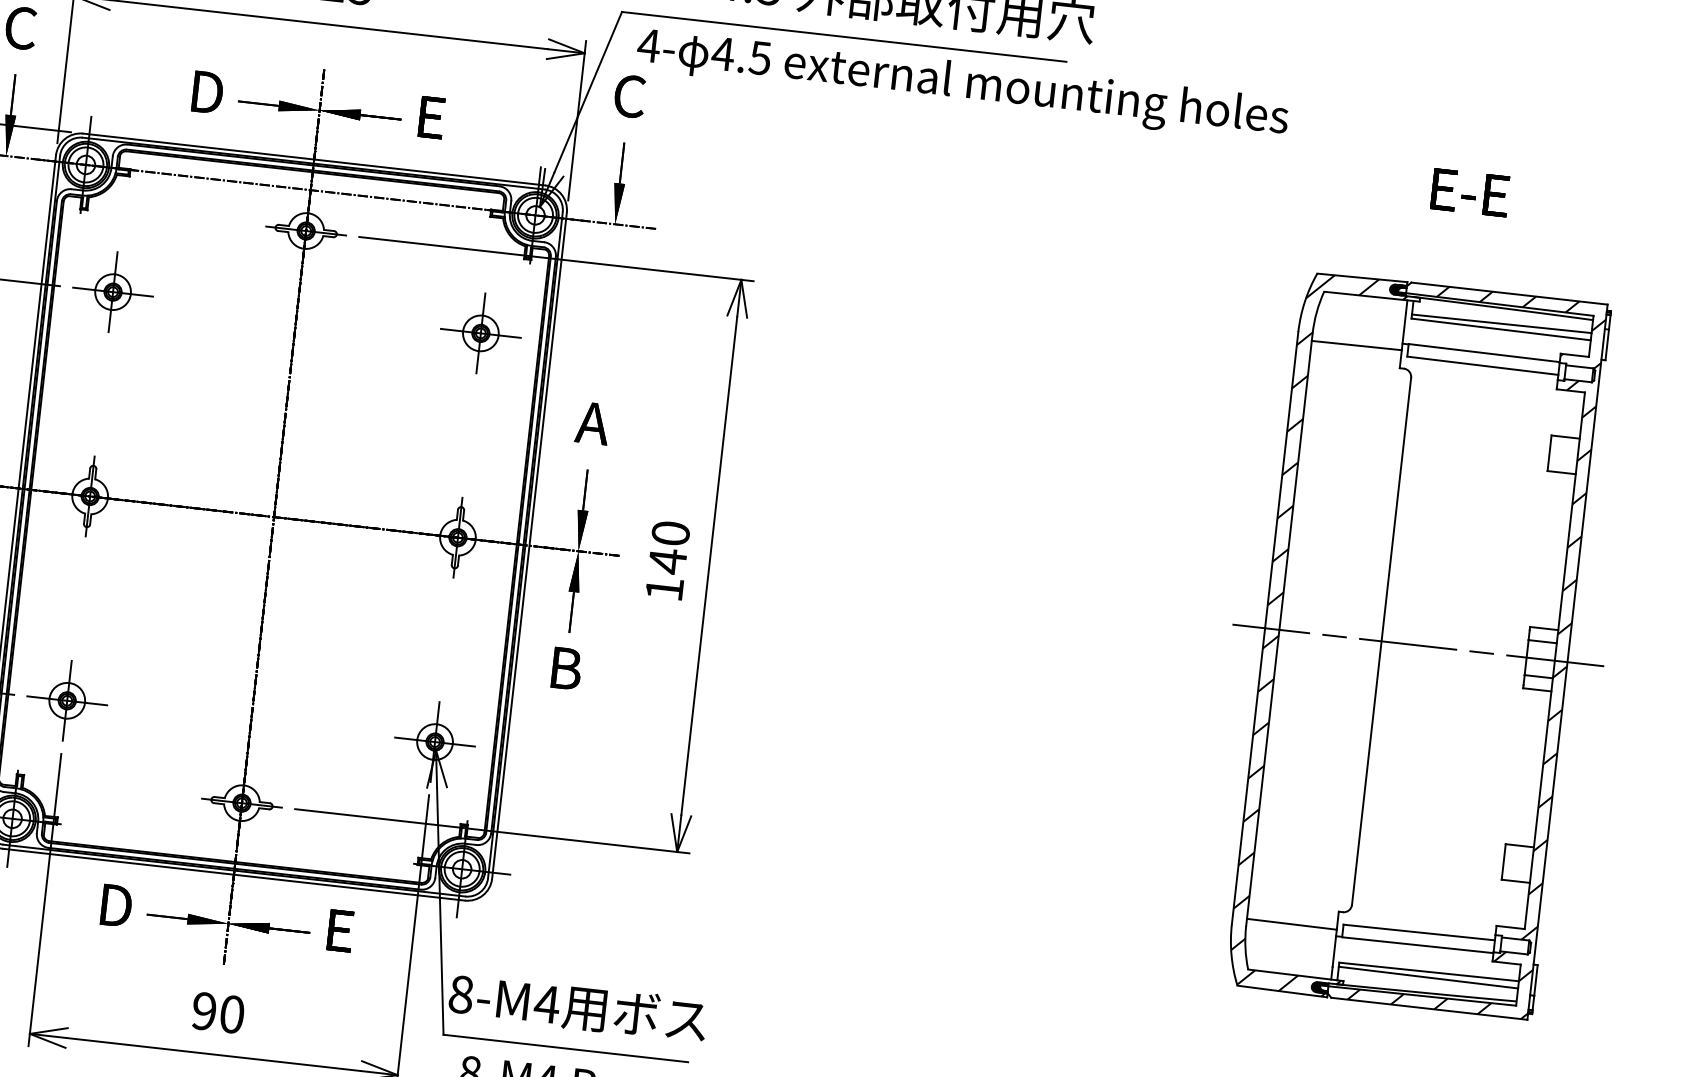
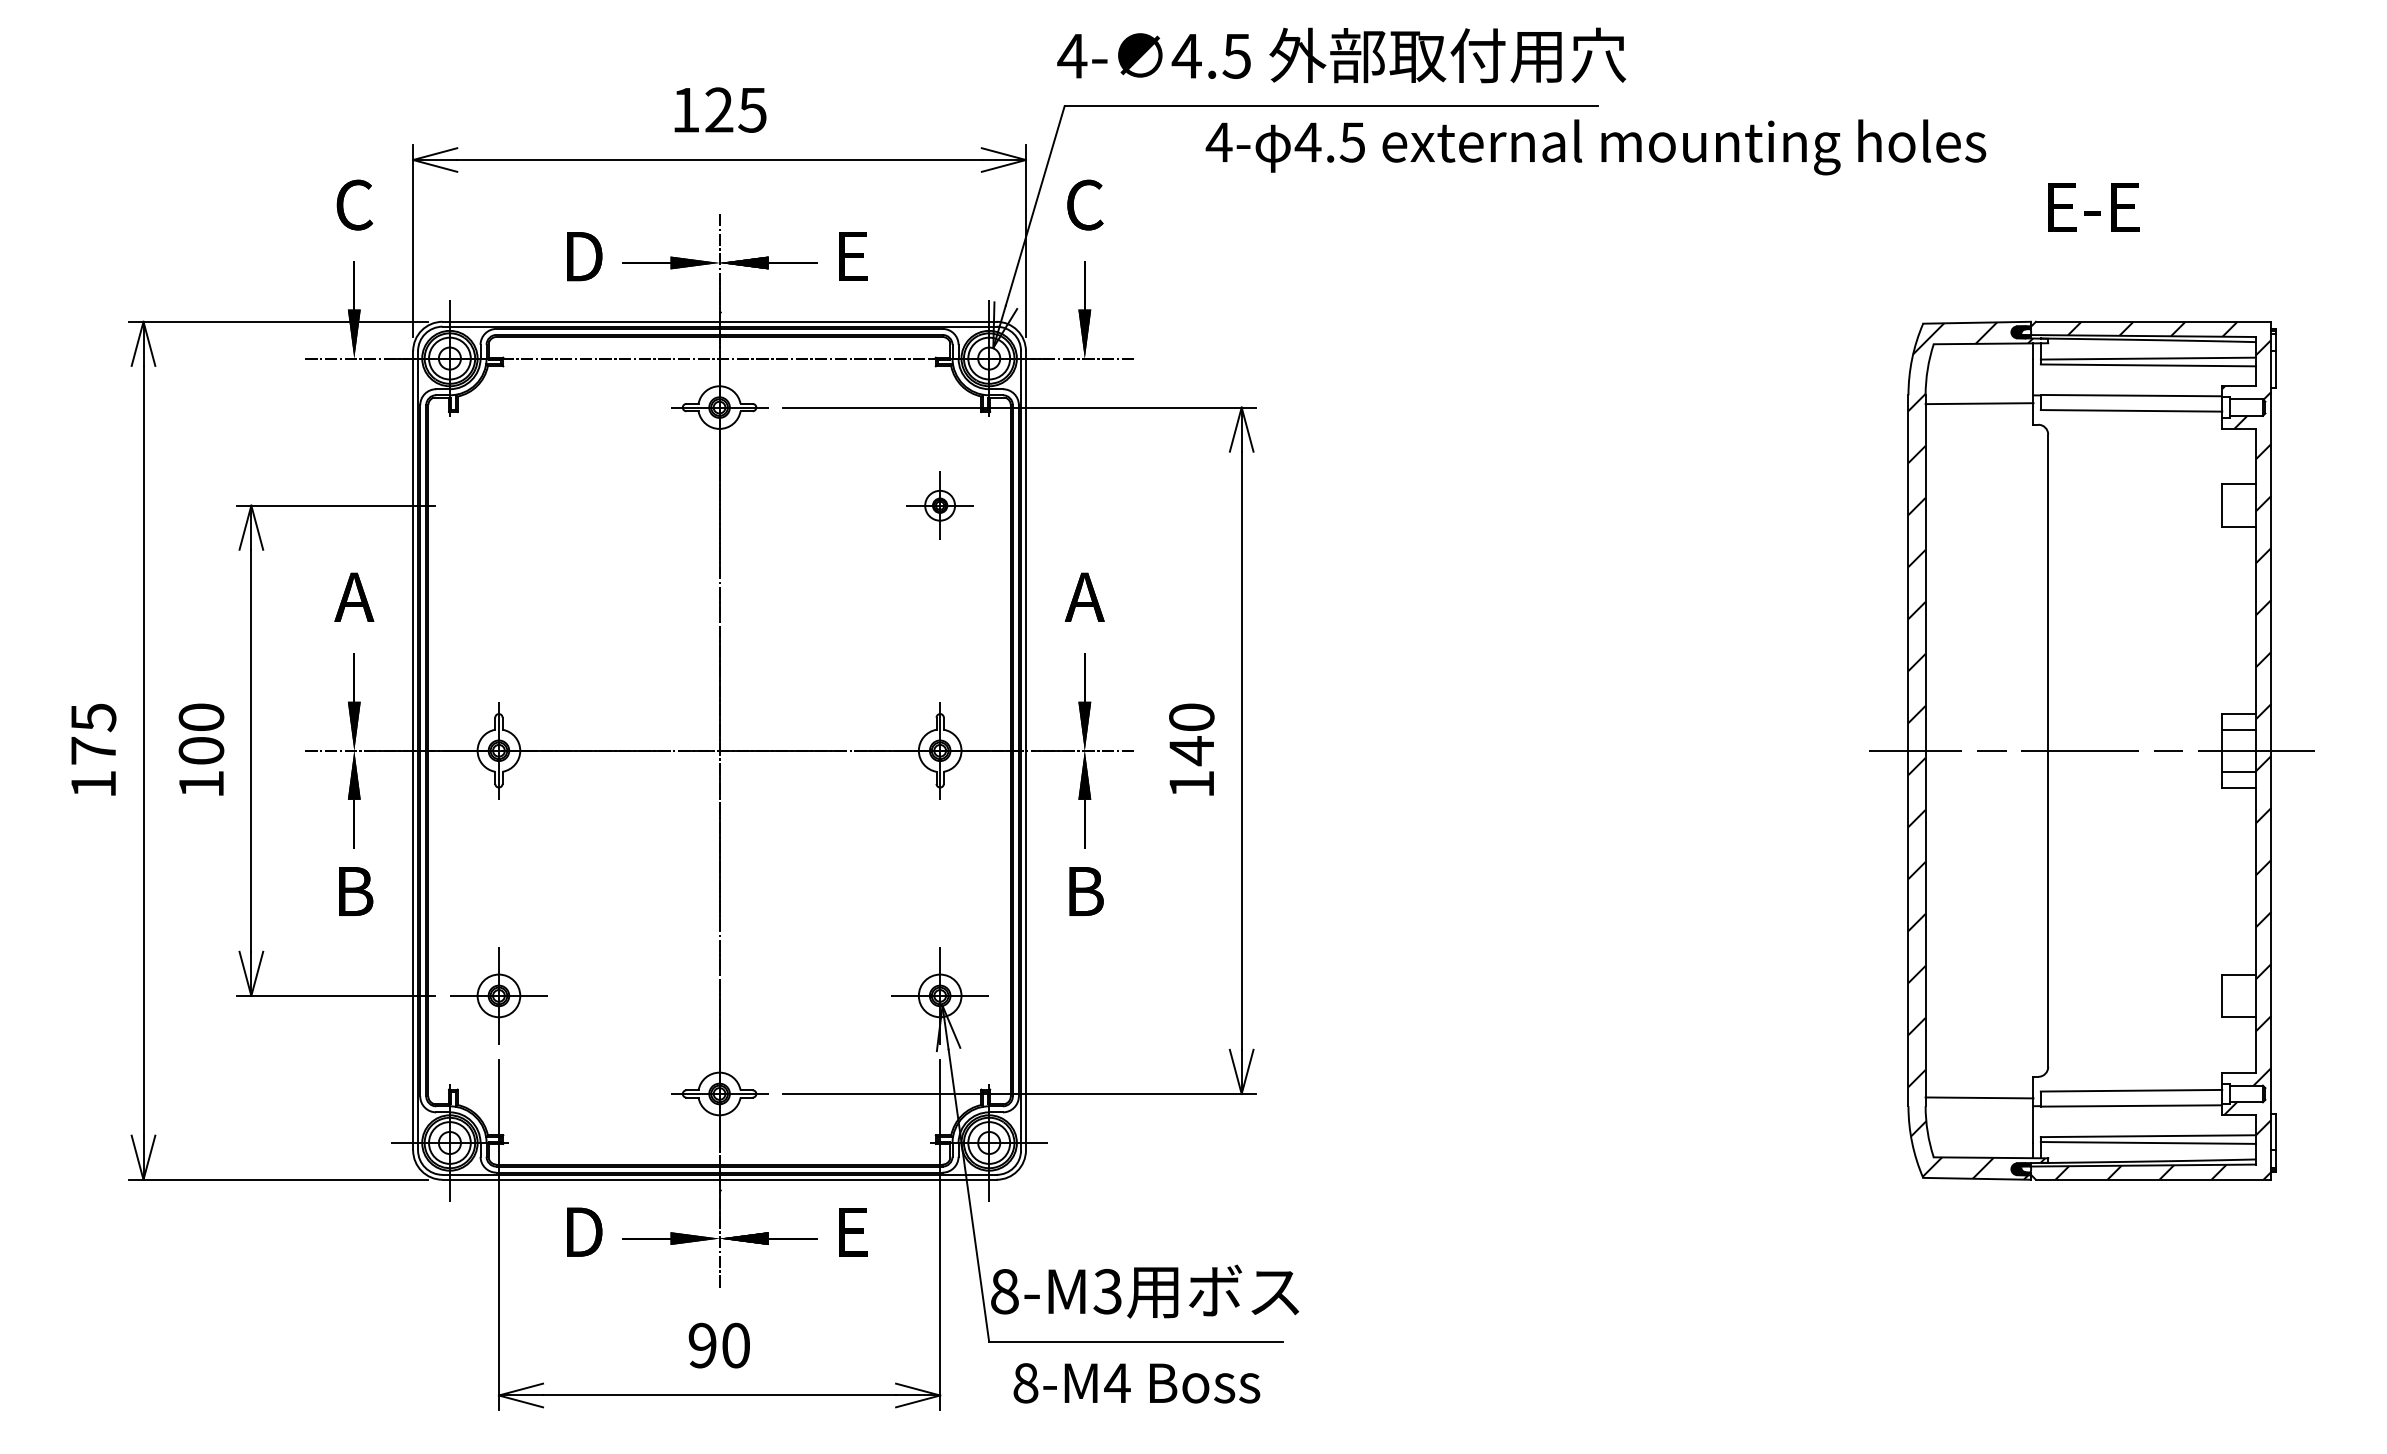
text: (962, 85) -> (1595, 147), moved
part: (112, 291) -> (498, 505), removed
part: (480, 333) -> (939, 505), size x0.7
text: (546, 1004) -> (1107, 1291), 8-M4 -> 8-M3

